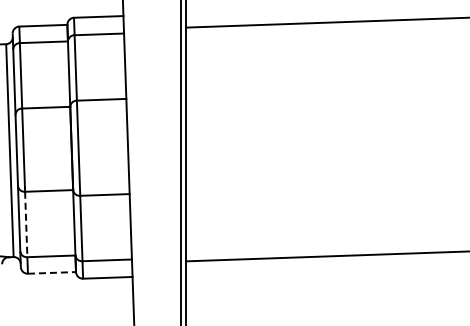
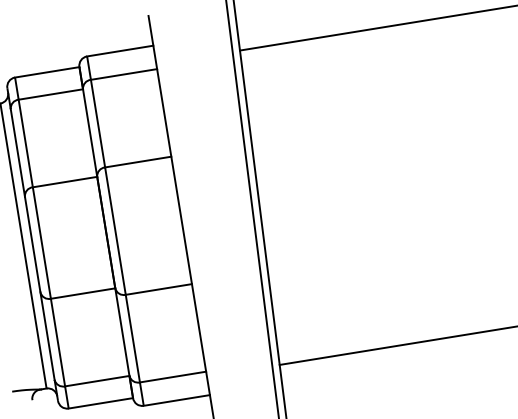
line: (26, 224) -> (58, 342), dashed -> solid
line: (52, 272) -> (101, 402), dashed -> solid

